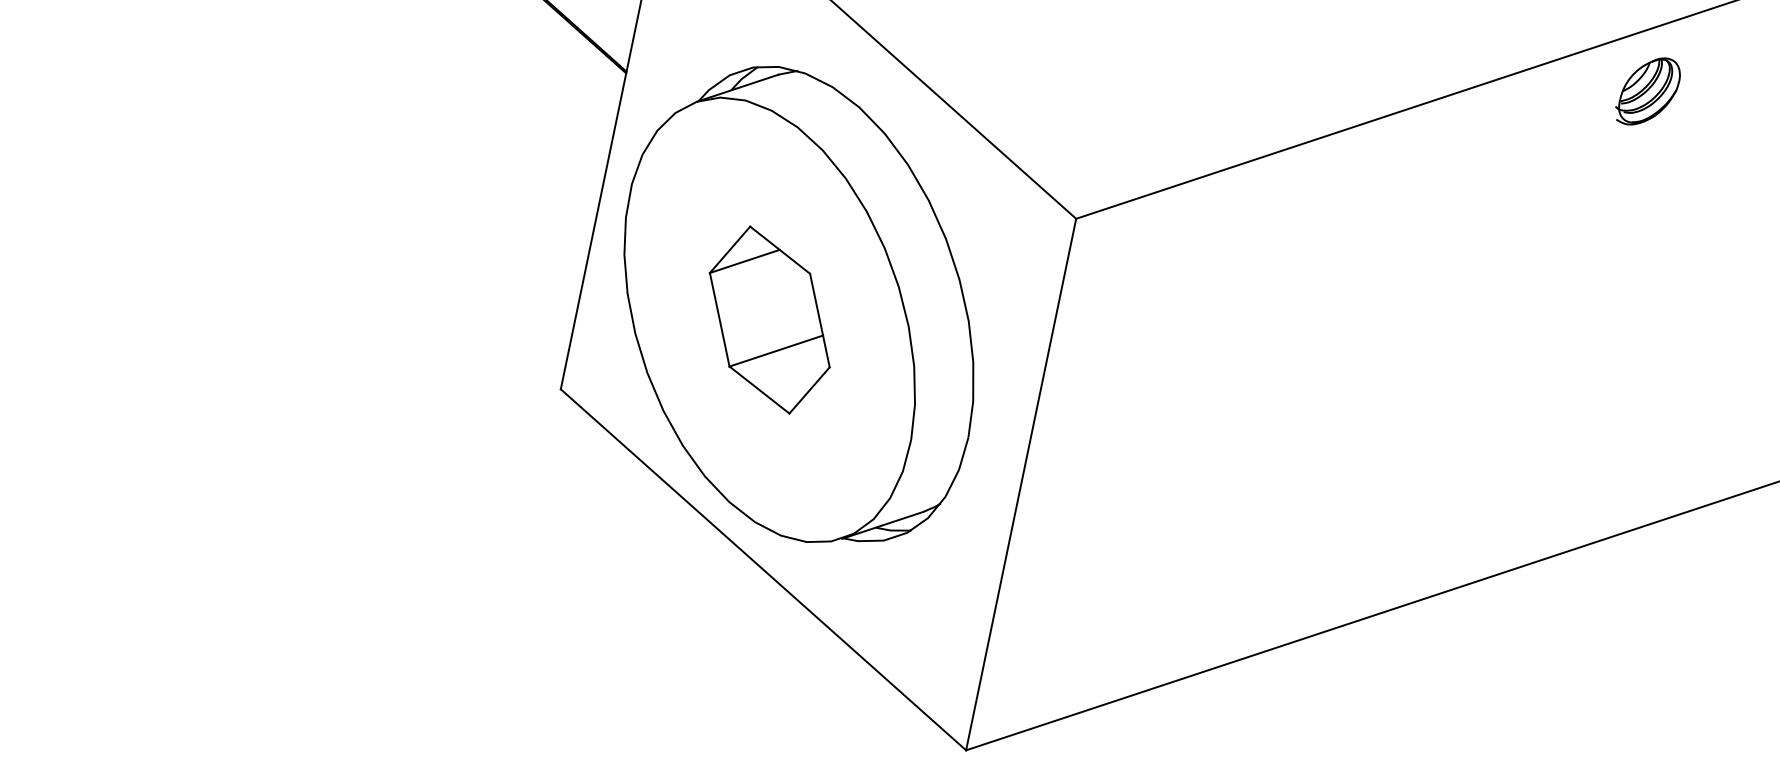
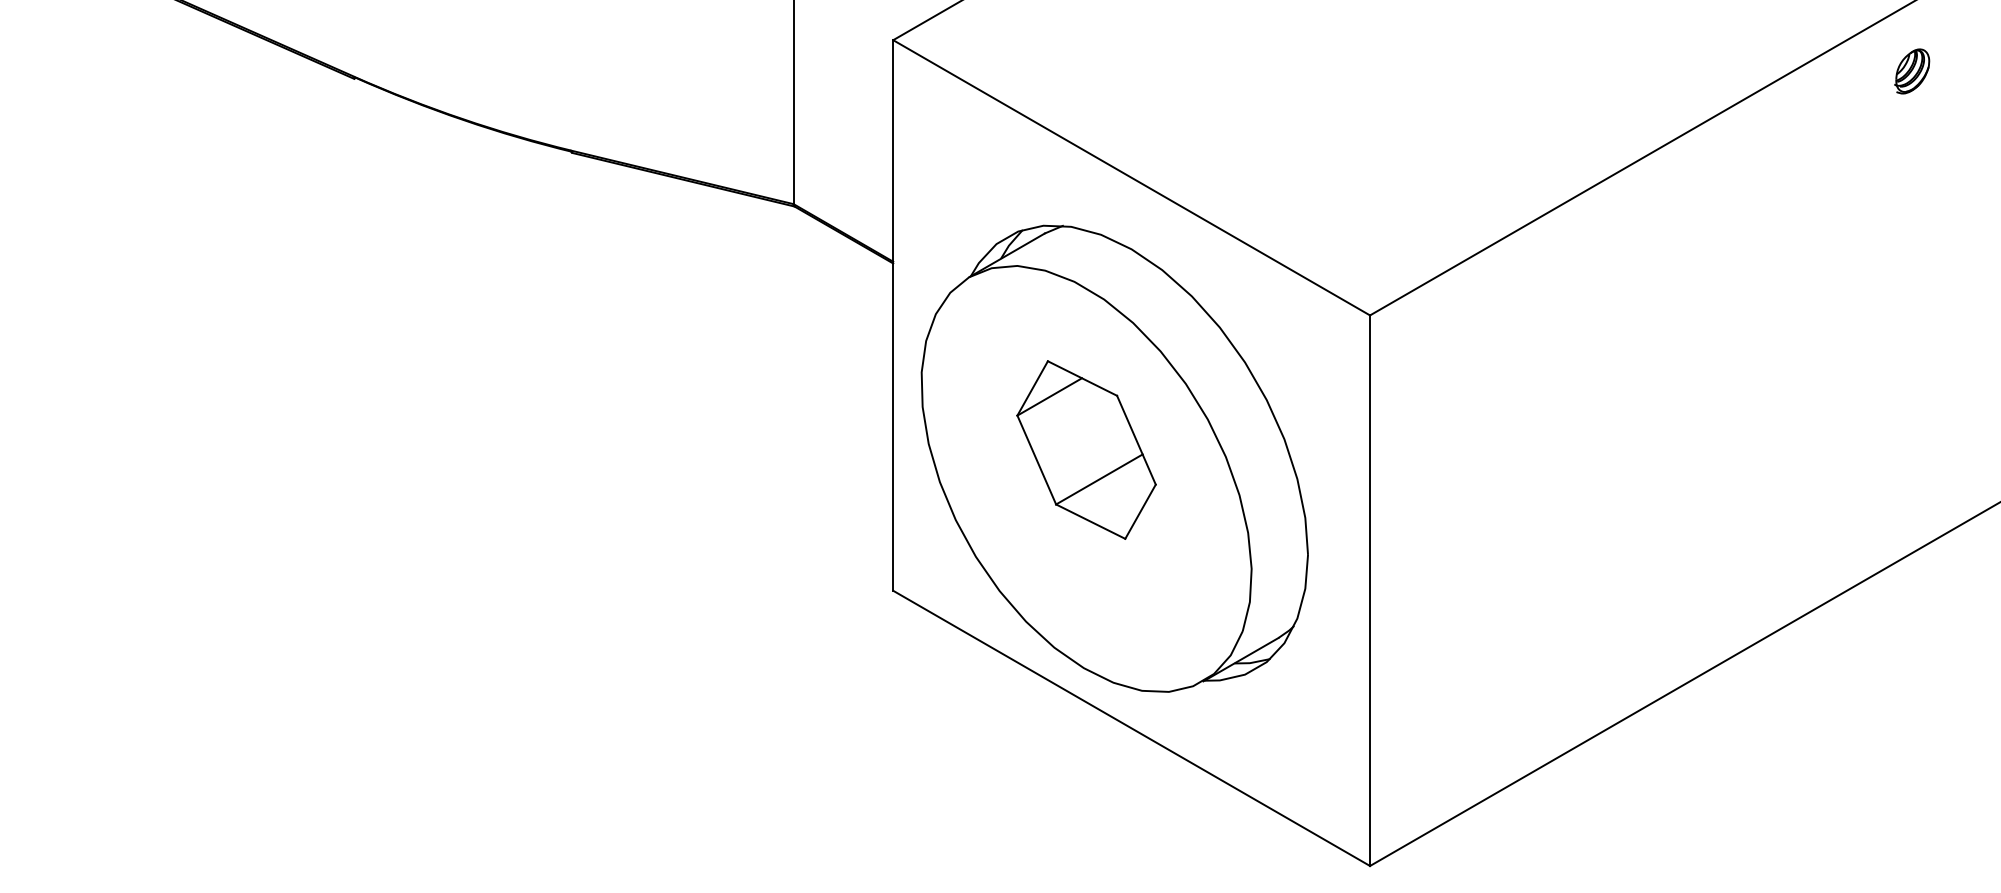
part: (1647, 91) -> (1911, 71), size x0.6
part: (769, 319) -> (1086, 449), moved

